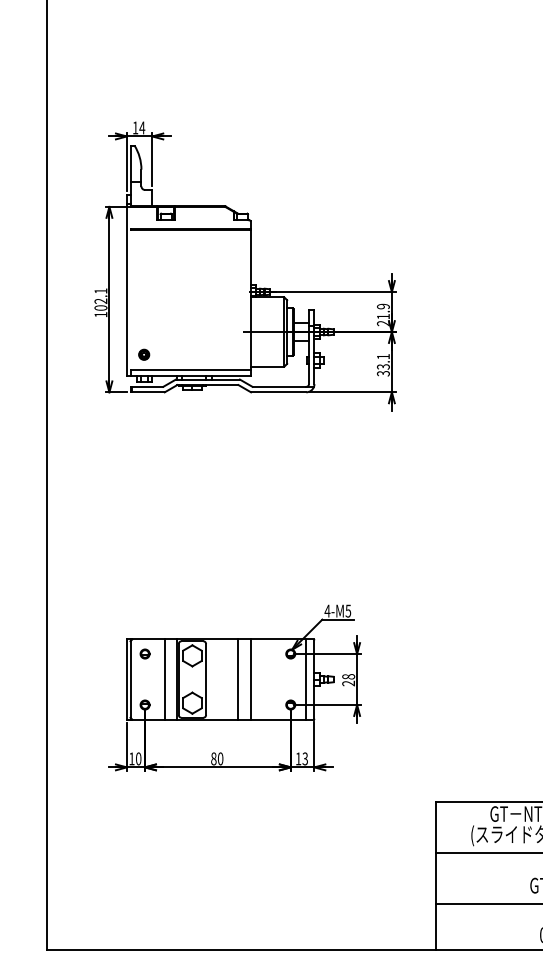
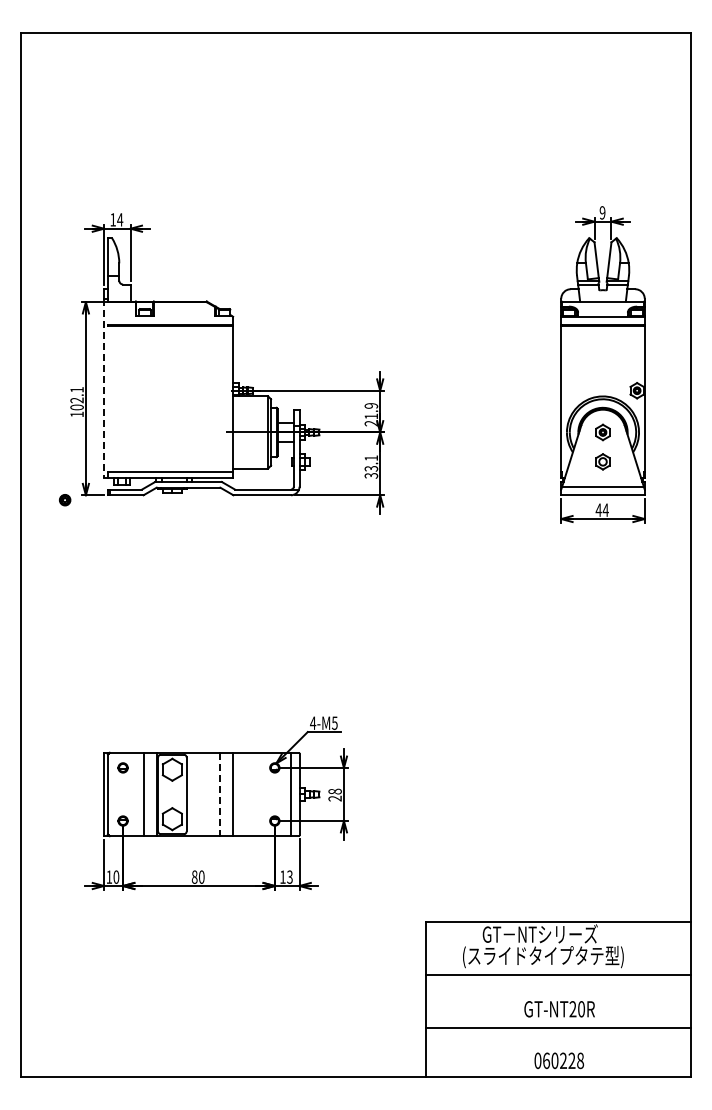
line: (127, 289) -> (104, 388), solid -> dashed
part: (144, 355) -> (65, 500), moved
line: (238, 679) -> (220, 794), solid -> dashed

